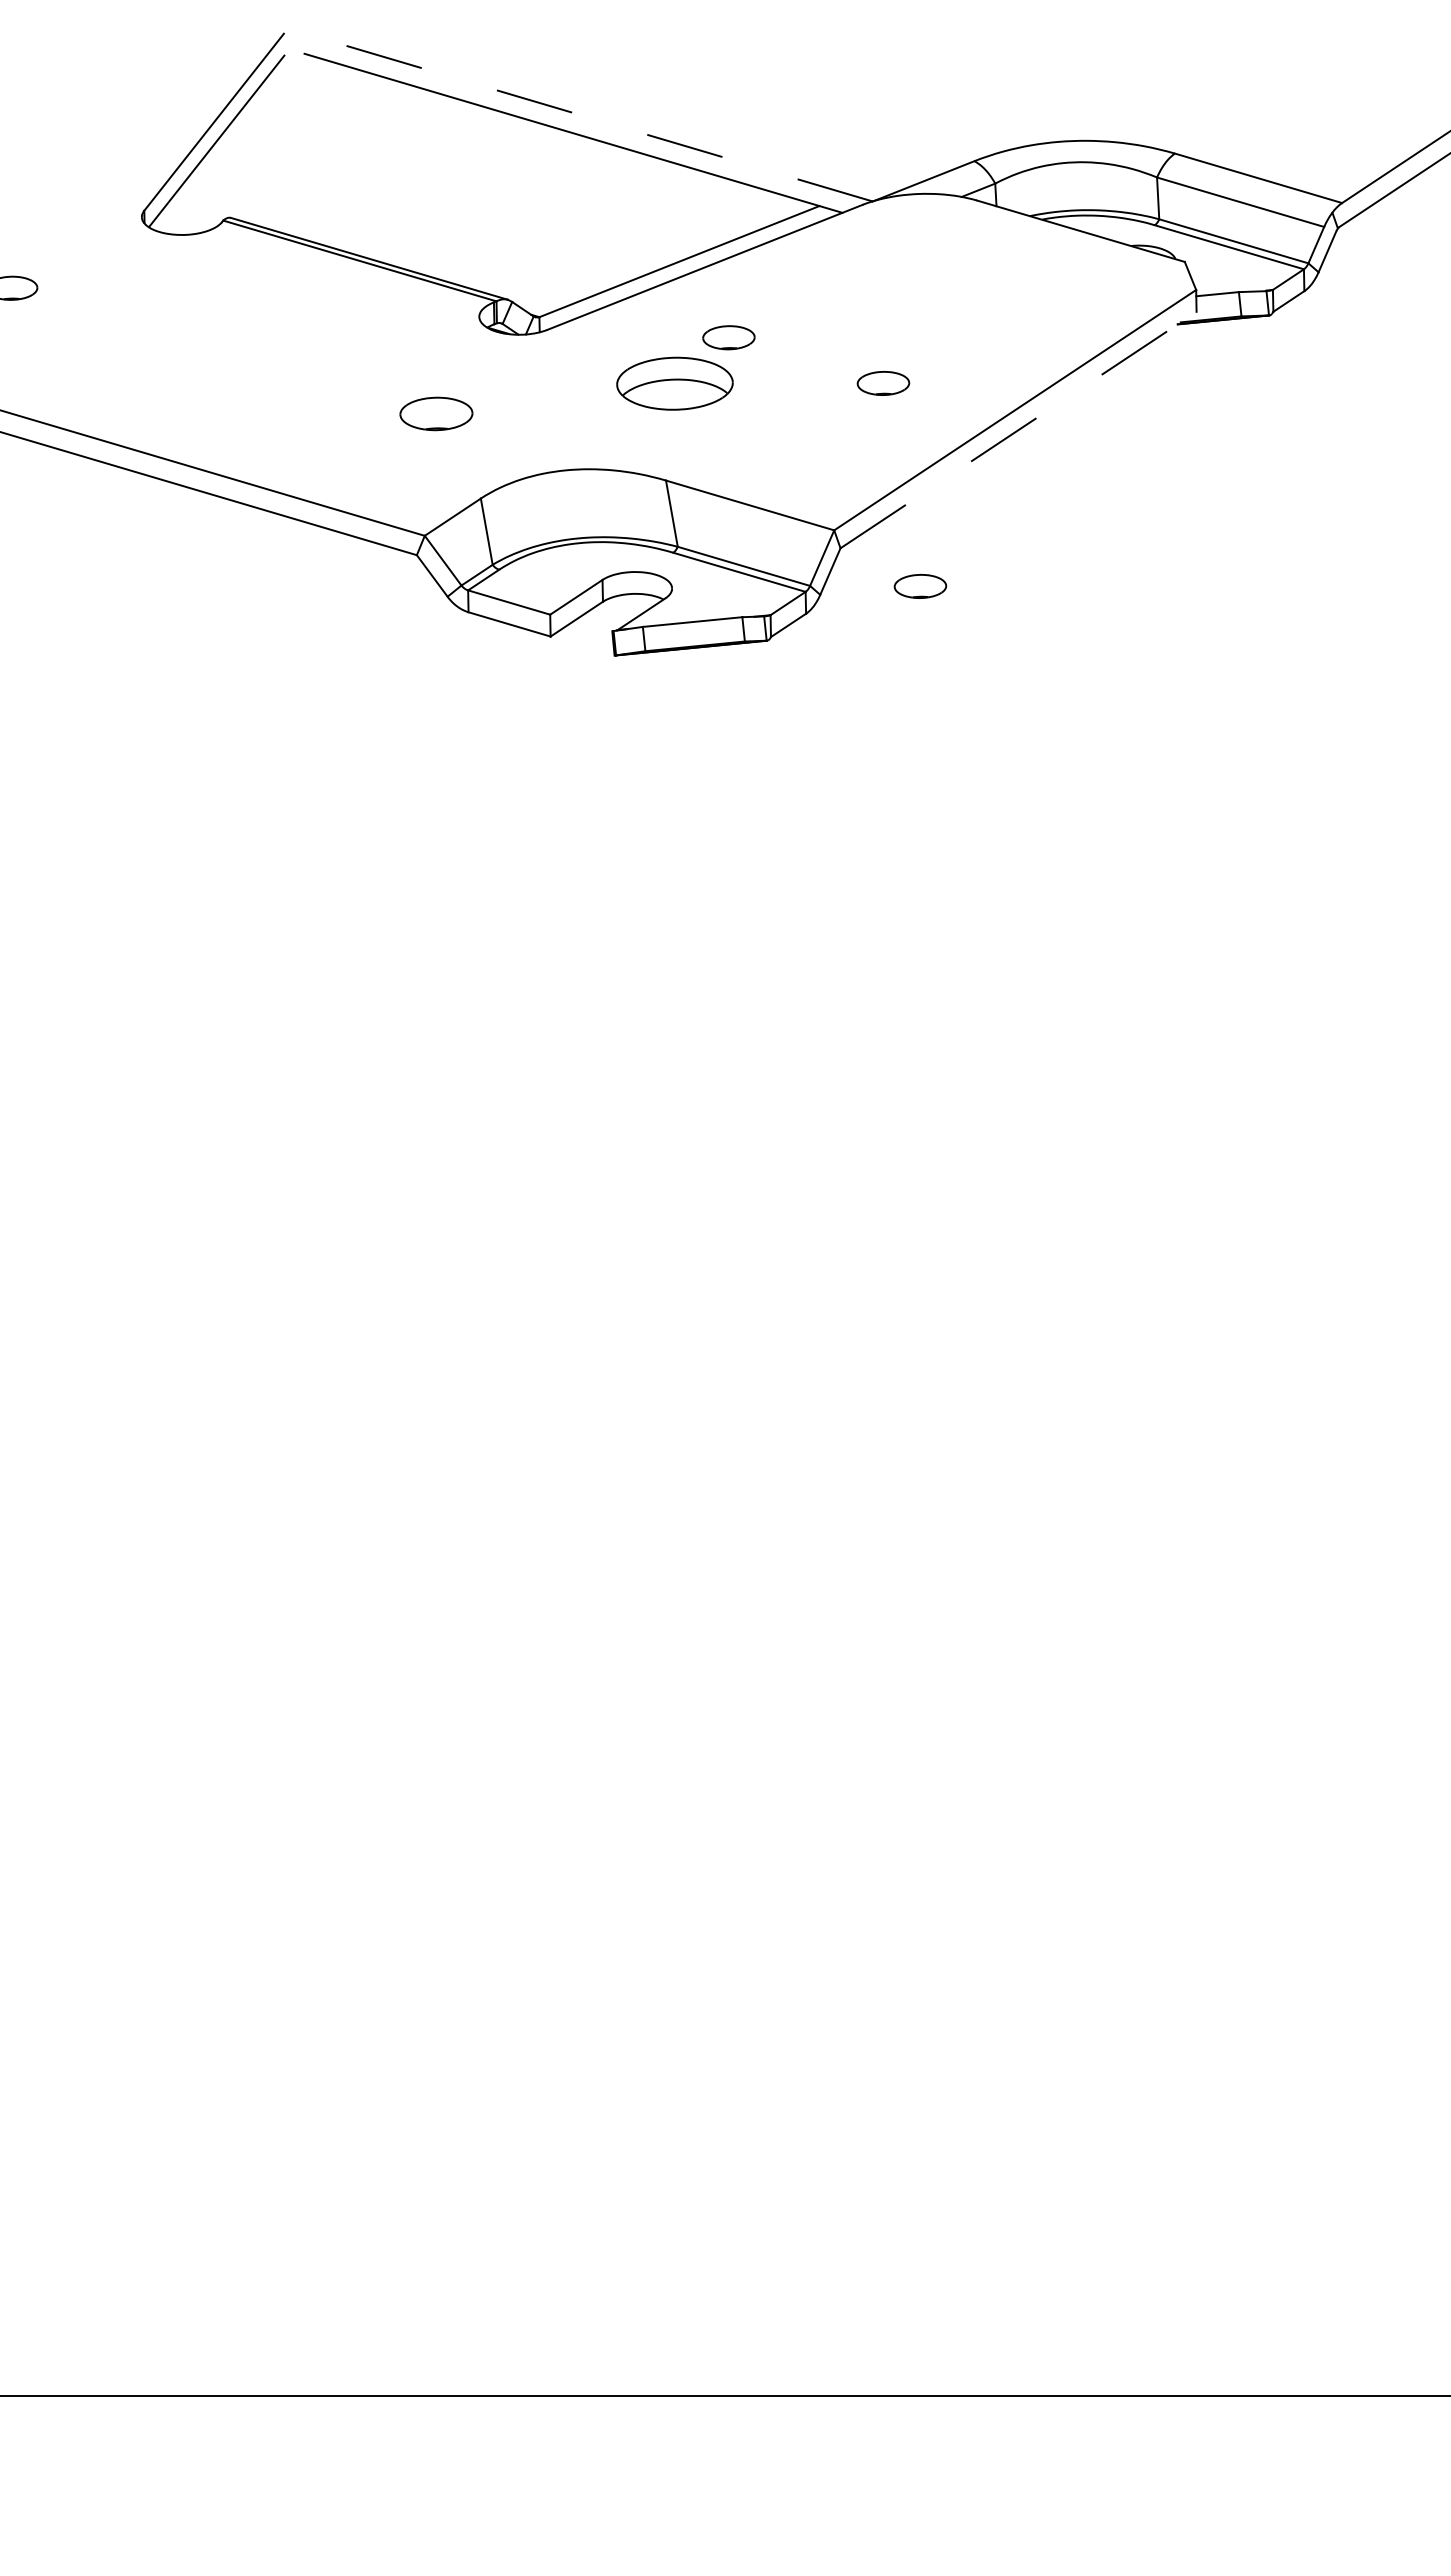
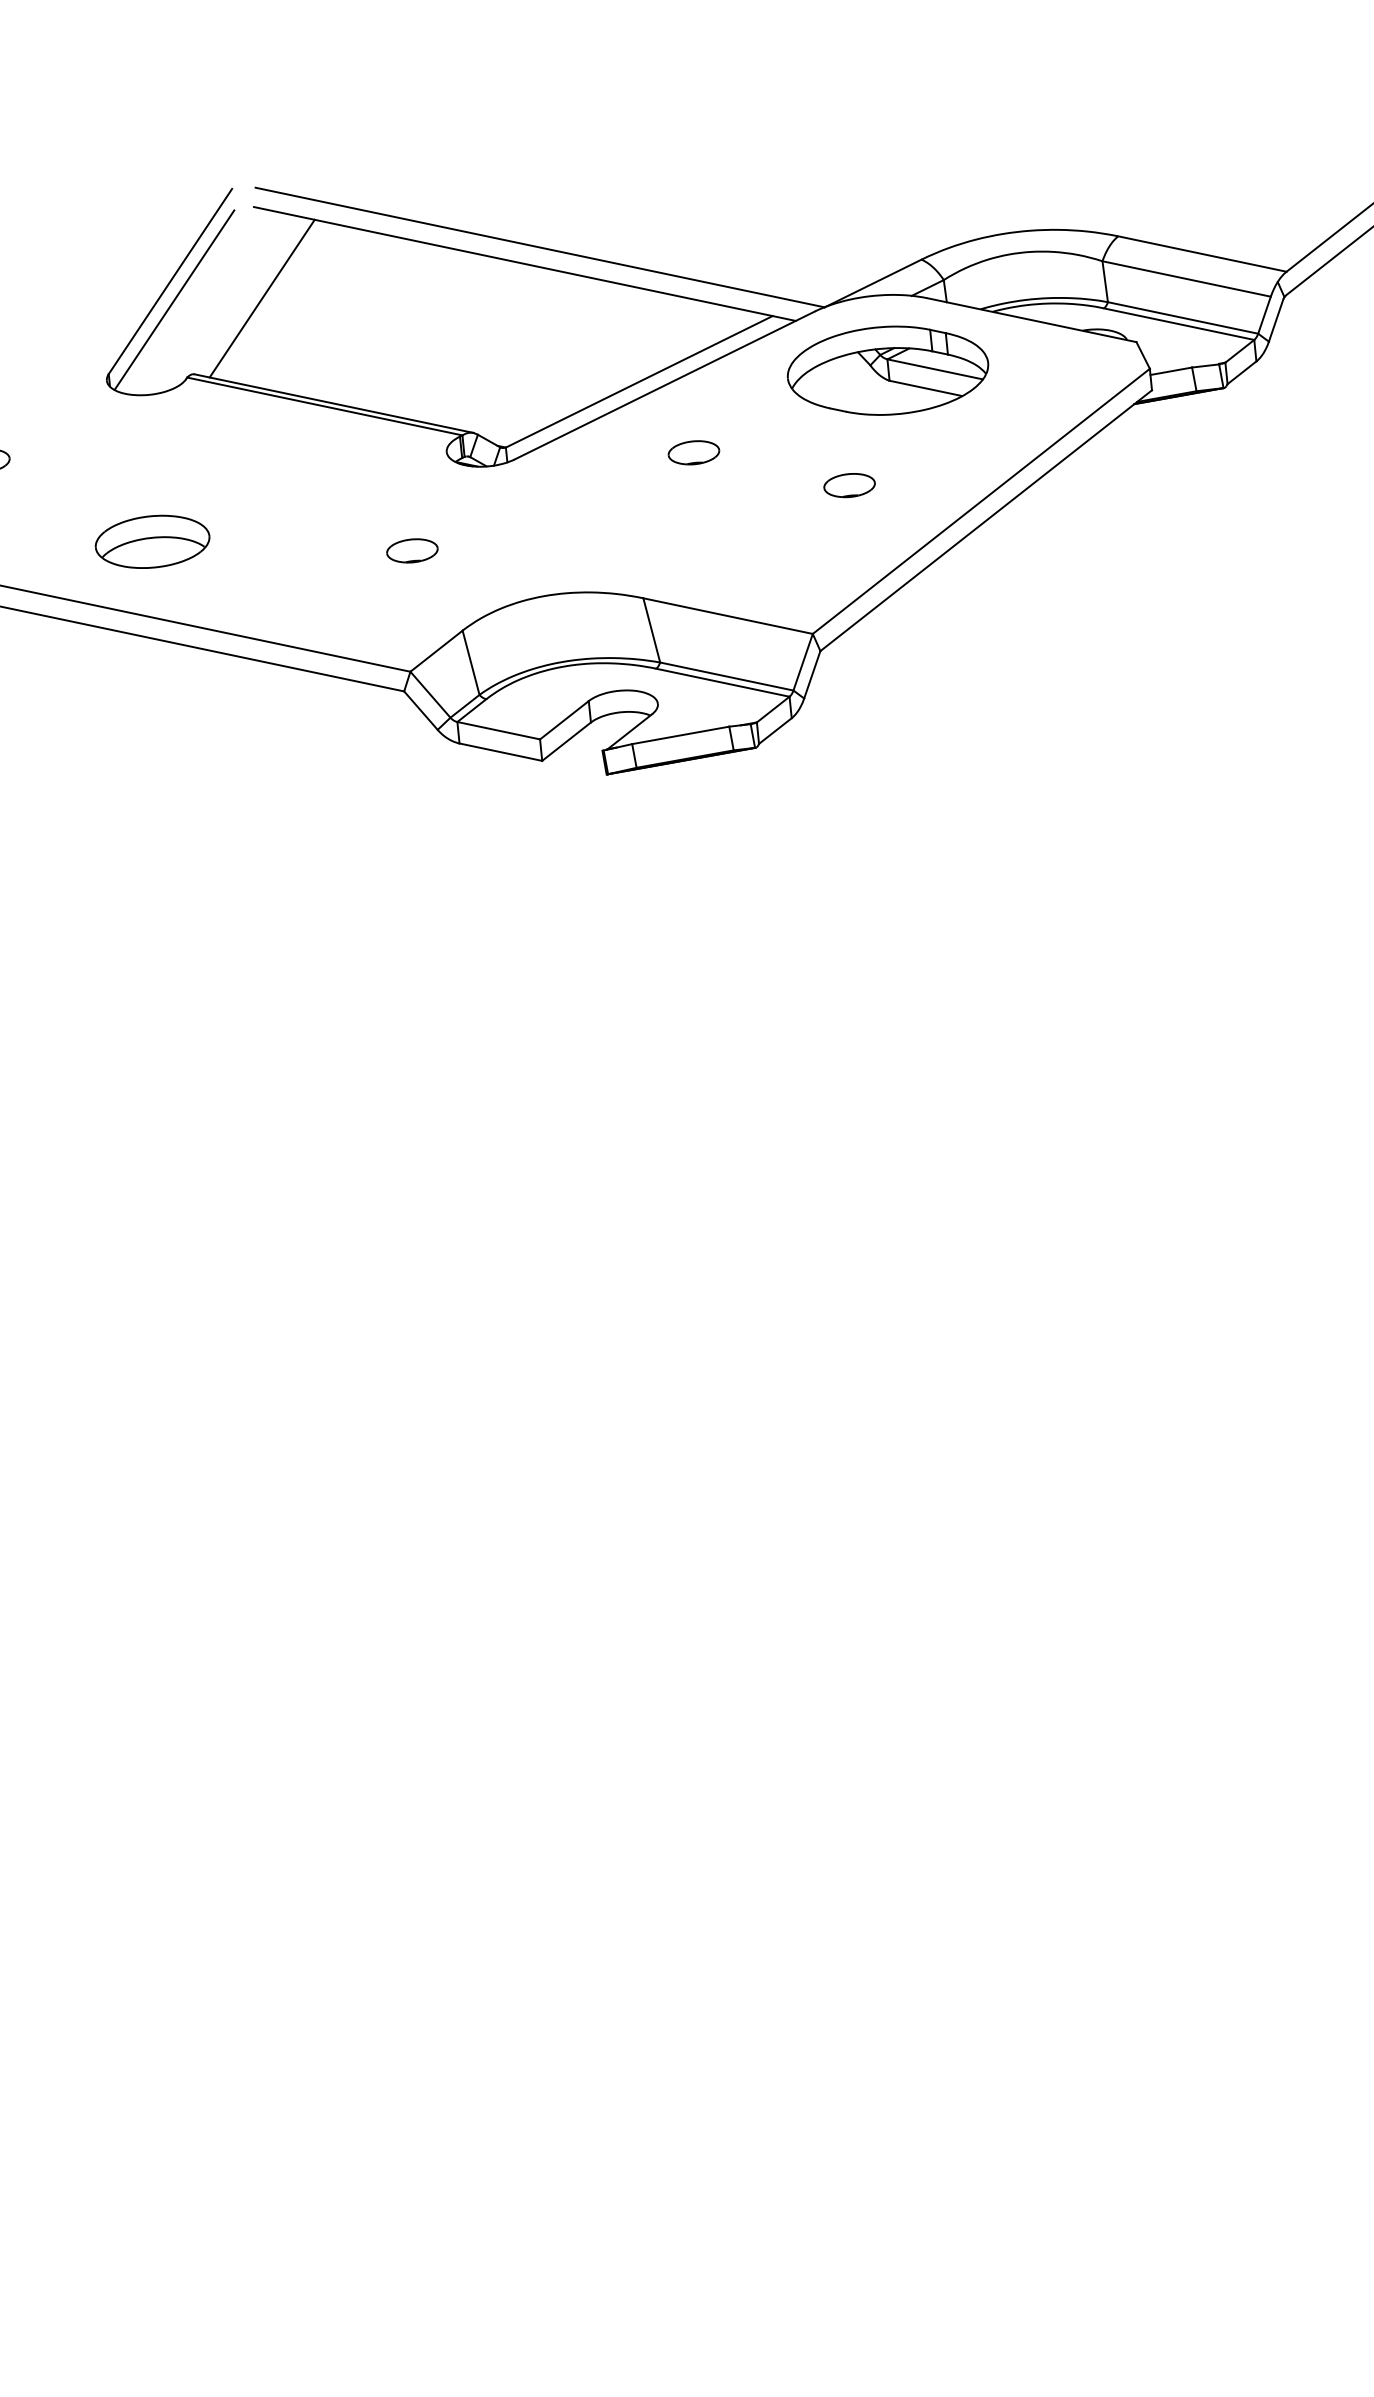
line: (590, 117) -> (540, 247), dashed -> solid
line: (305, 146) -> (262, 298), added
part: (931, 270) -> (887, 370), added
part: (674, 383) -> (152, 541), moved
part: (436, 413) -> (412, 550), size x0.71
line: (1018, 430) -> (986, 521), dashed -> solid
part: (920, 586) -> (902, 682), removed

